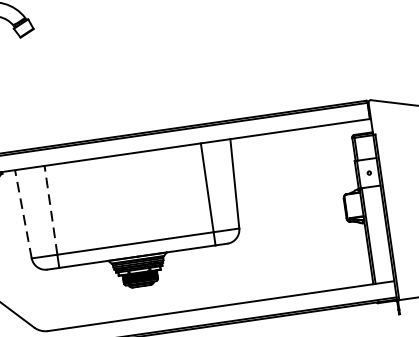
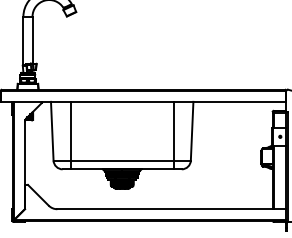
line: (50, 209) -> (70, 130), dashed -> solid
line: (23, 213) -> (52, 130), dashed -> solid

